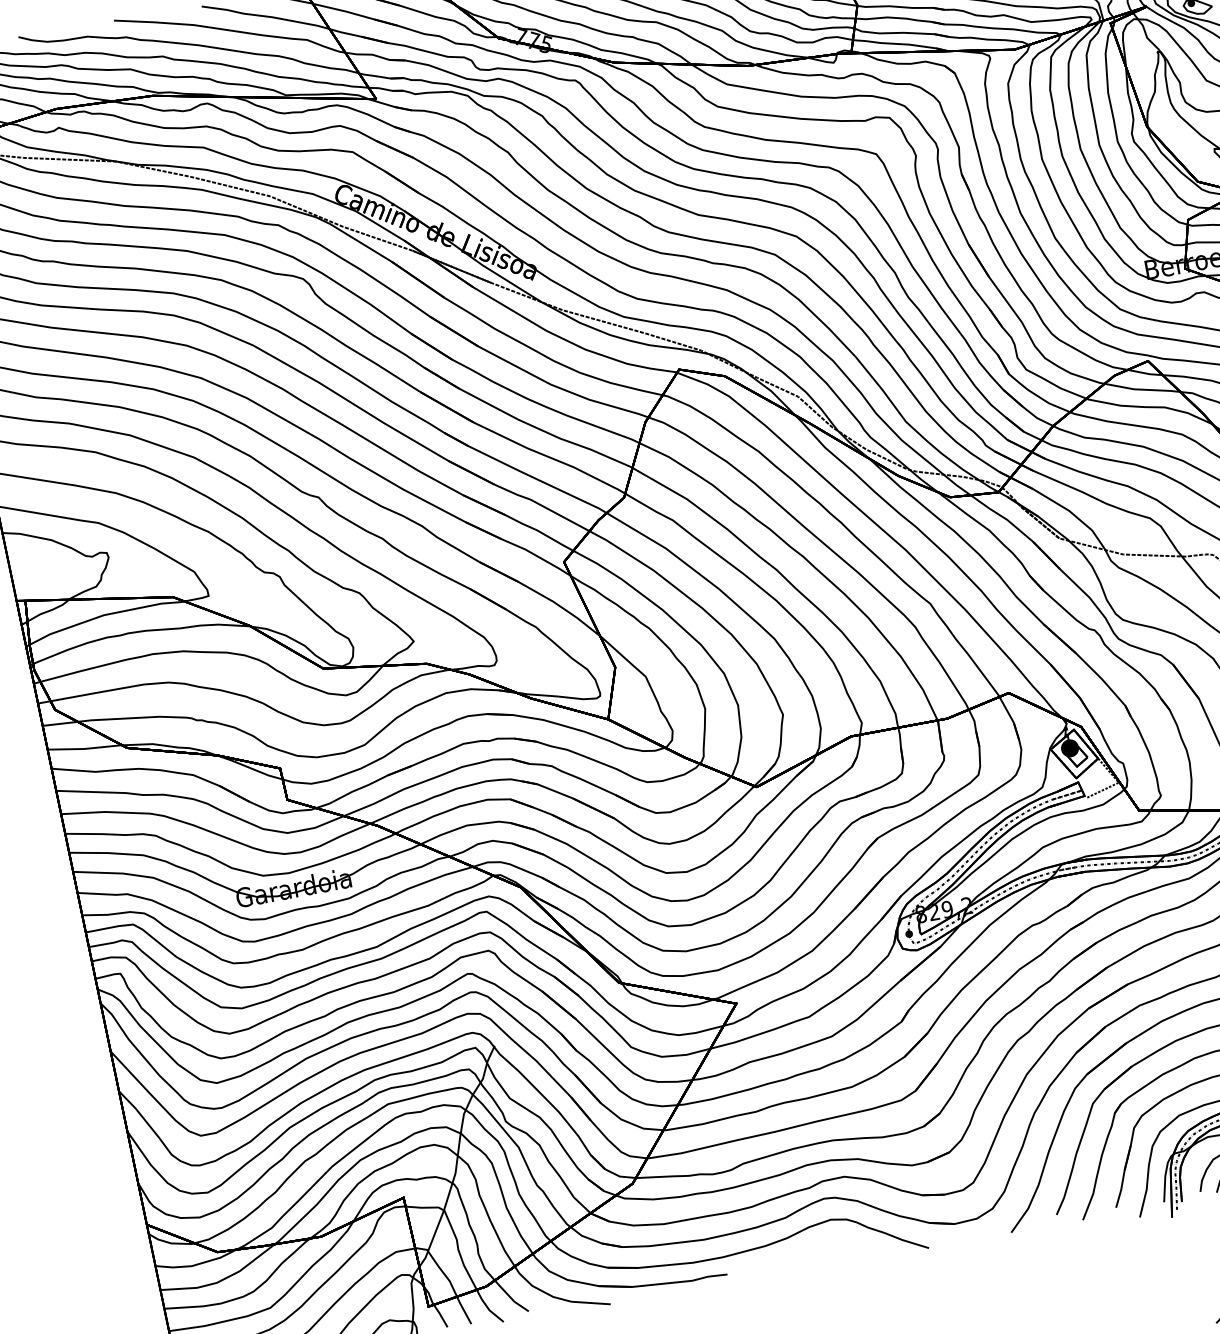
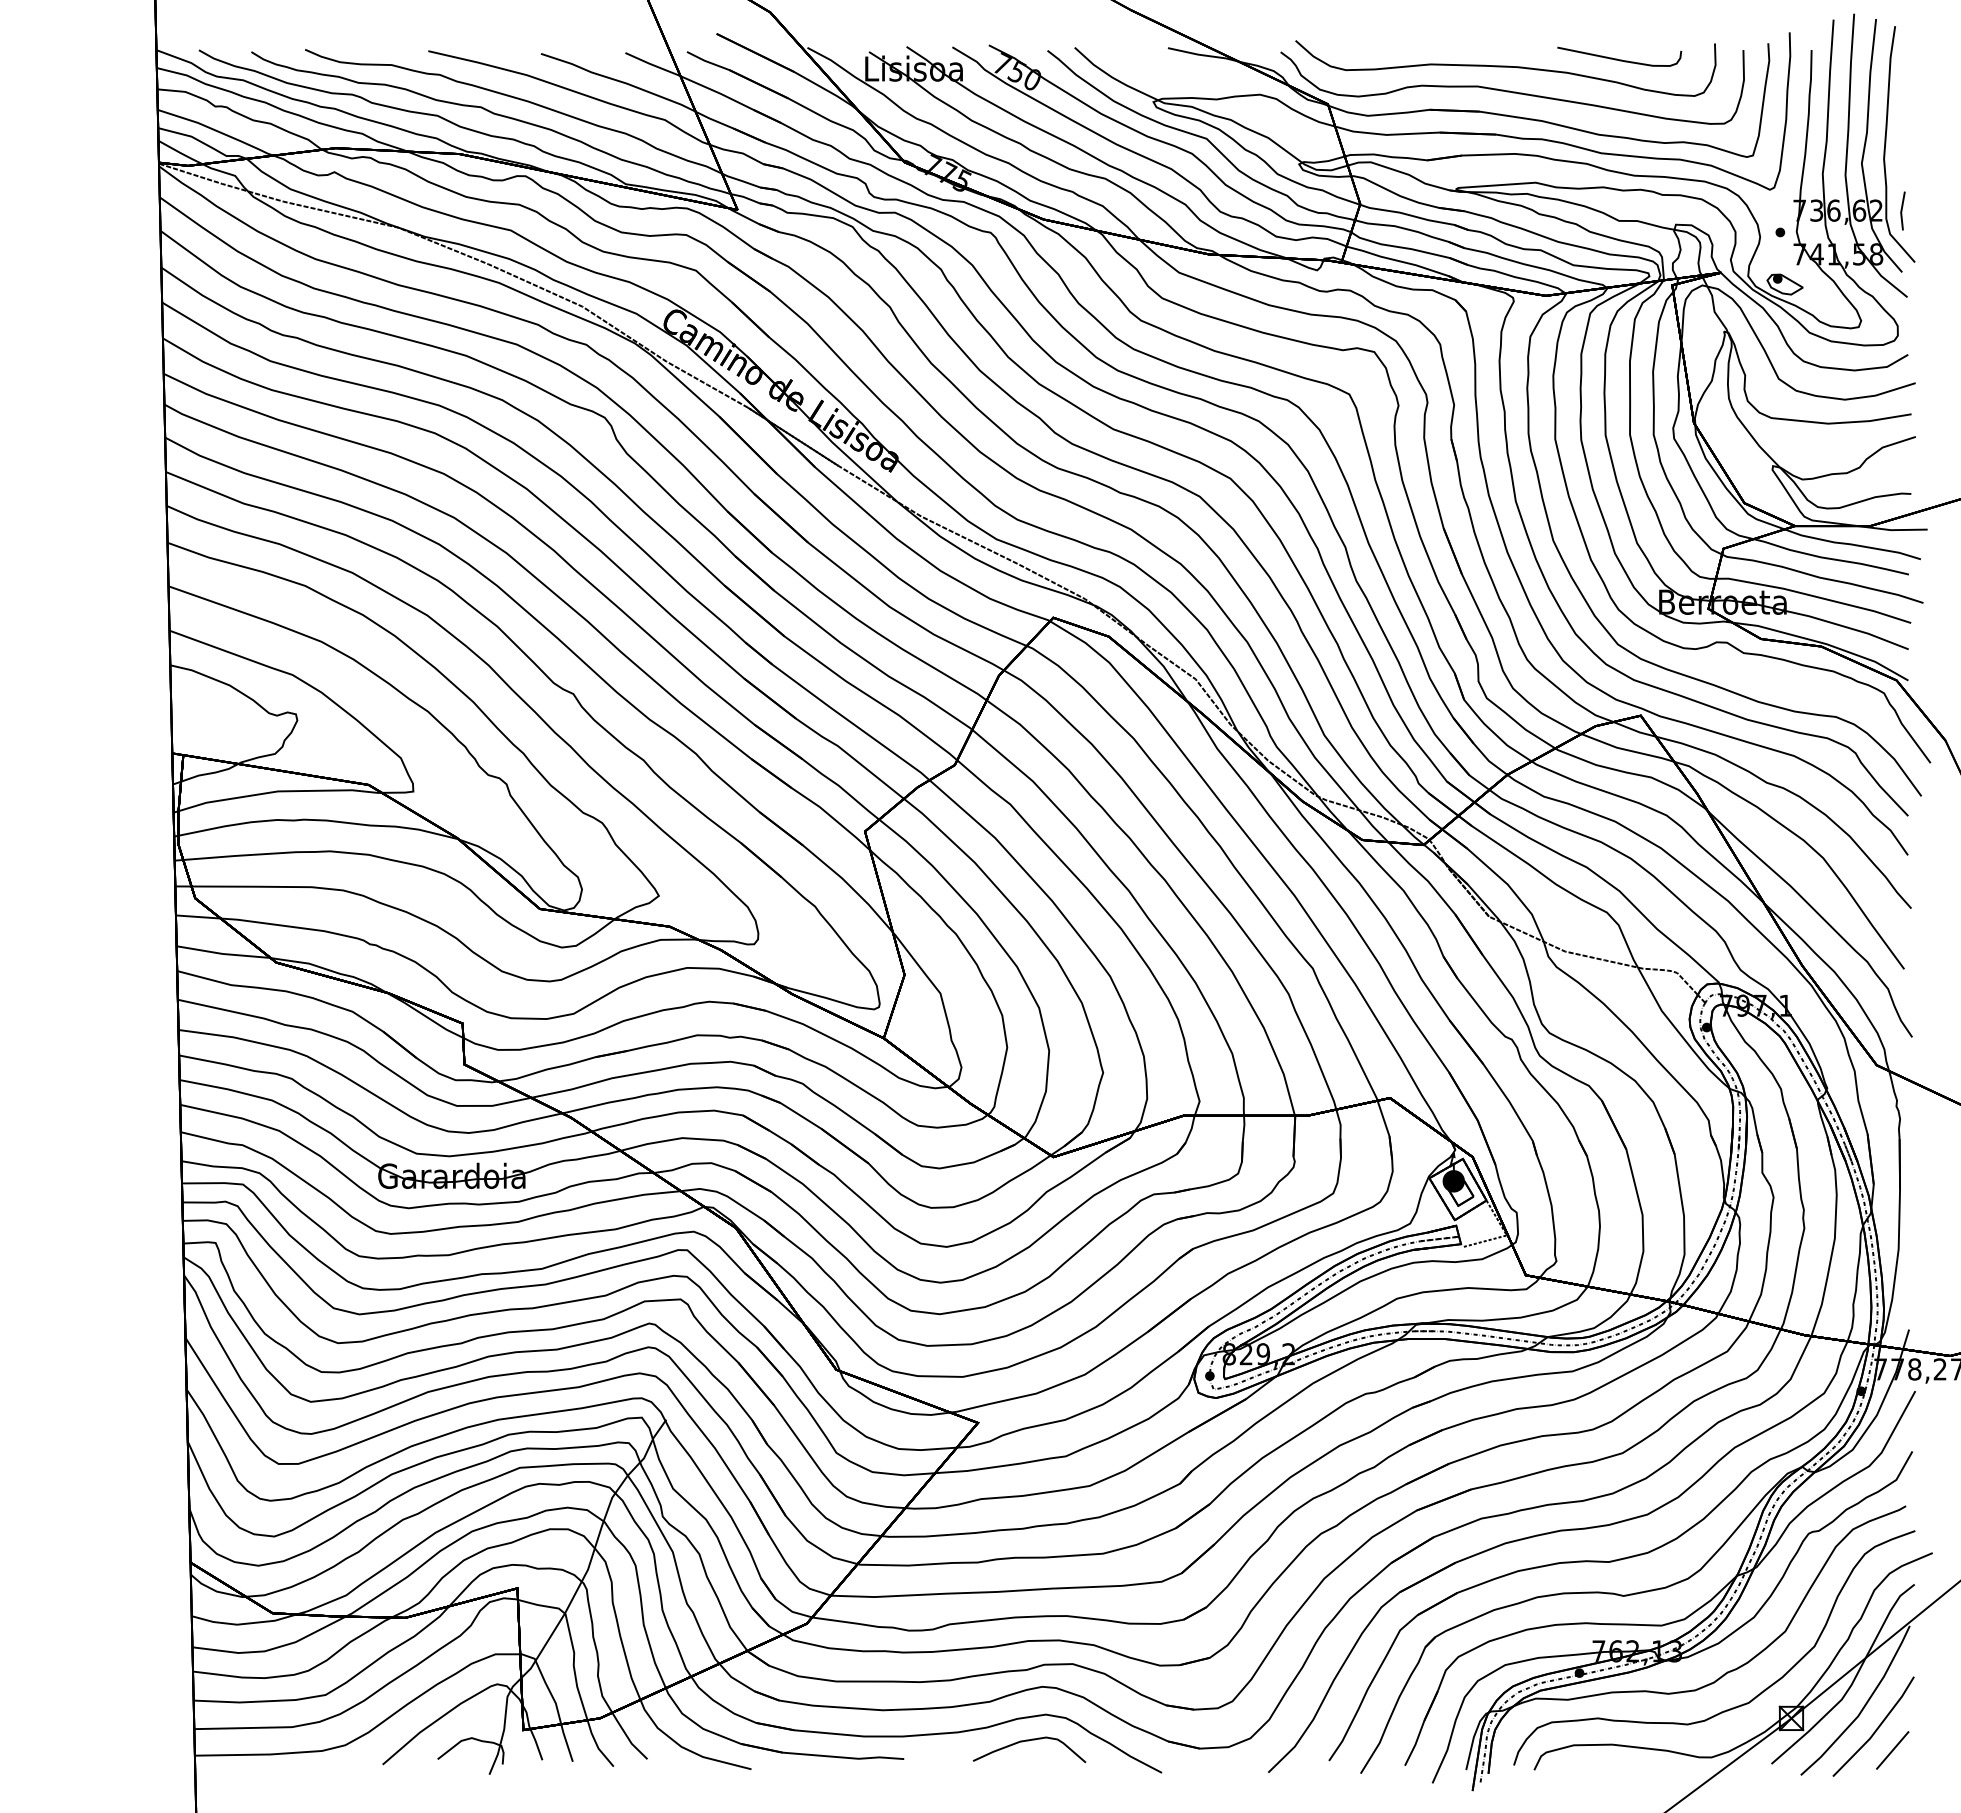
curve: (821, 1242) -> (1029, 1741), added

